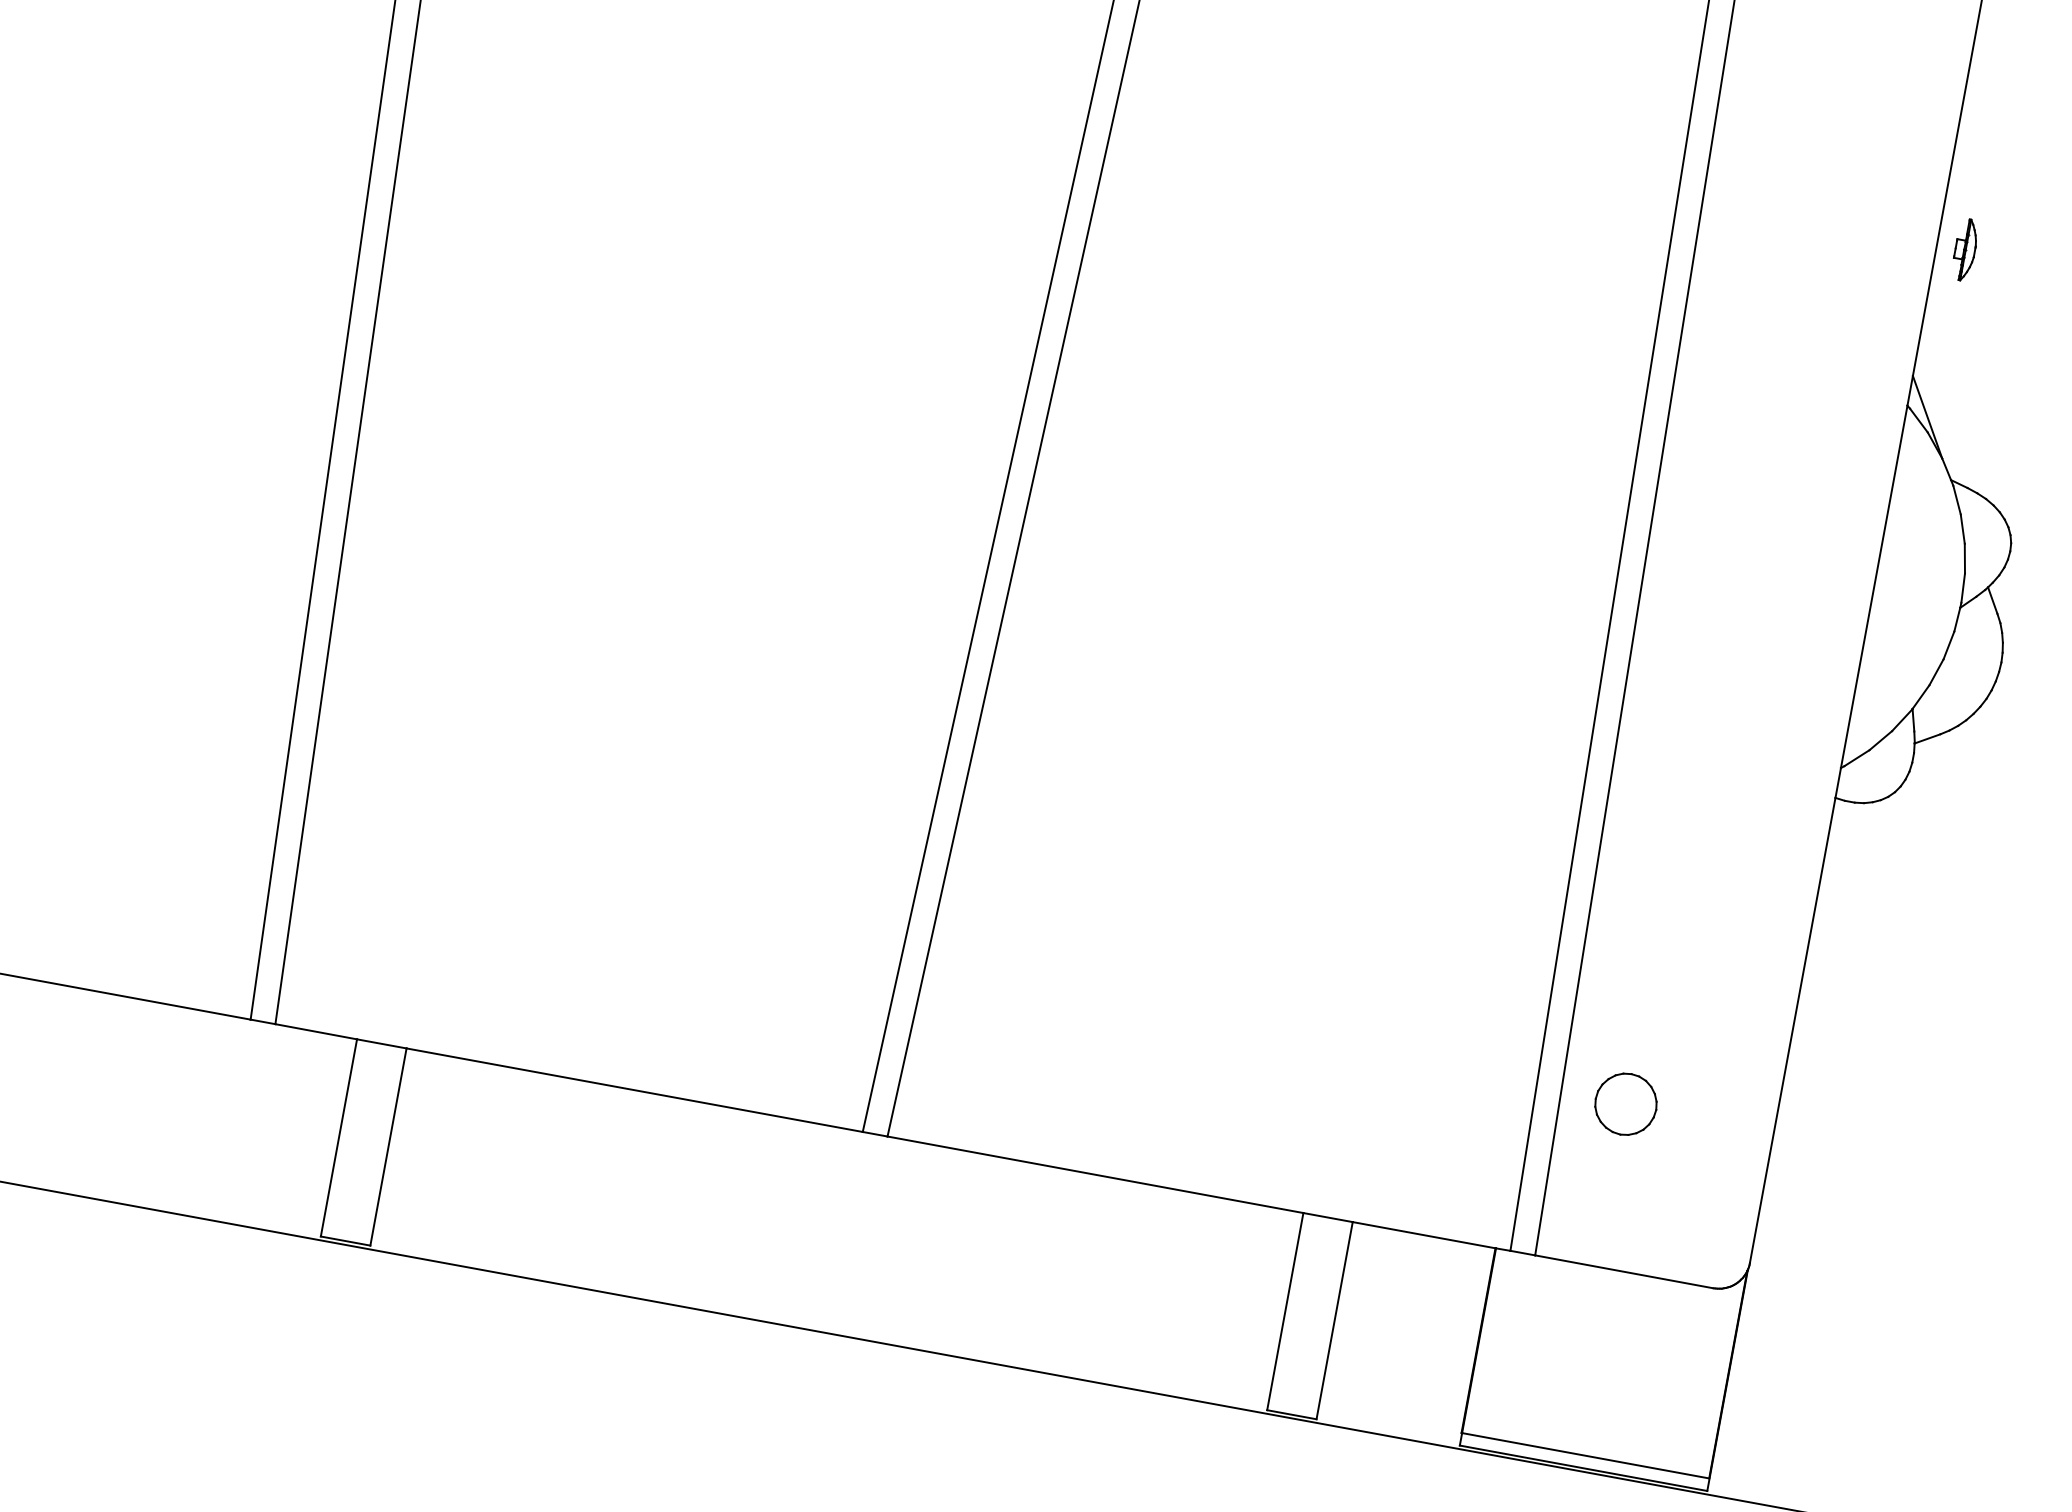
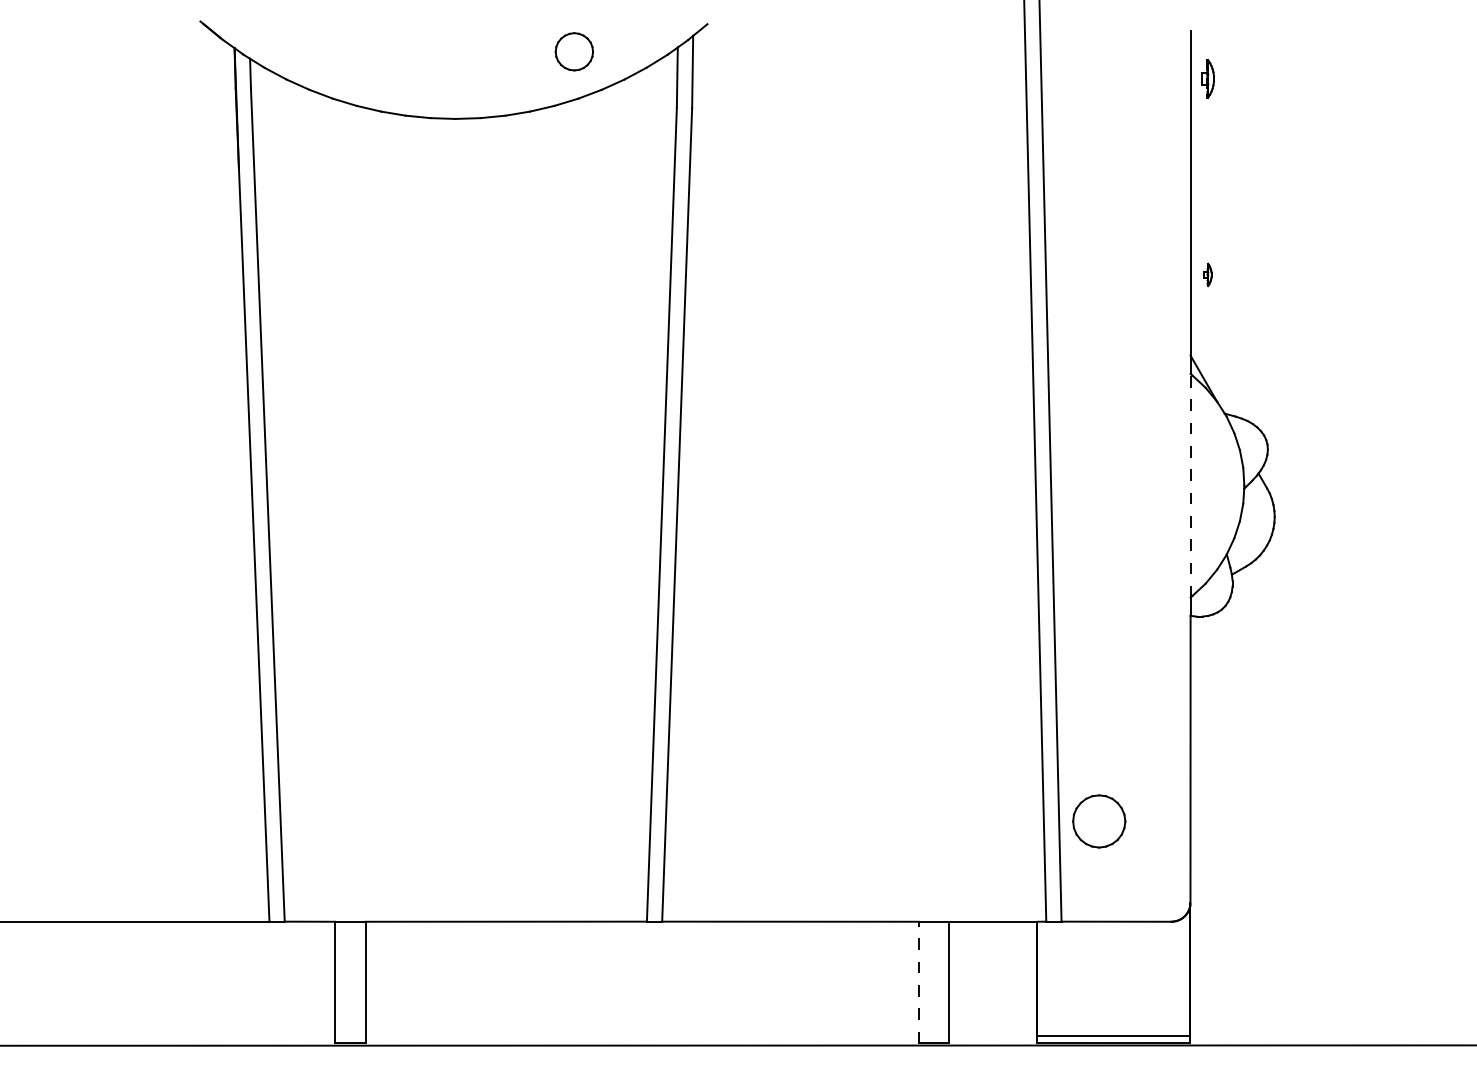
part: (1964, 249) -> (1207, 274), size x0.6
line: (1874, 586) -> (1190, 485), solid -> dashed
part: (1624, 1103) -> (1098, 821), size x1.4
line: (1285, 1311) -> (918, 982), solid -> dashed

